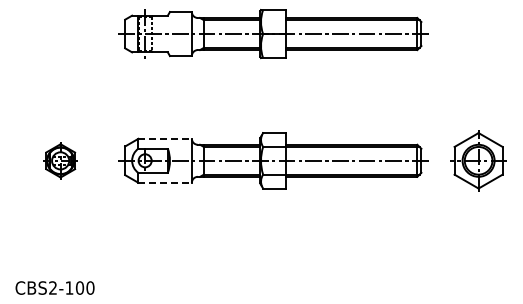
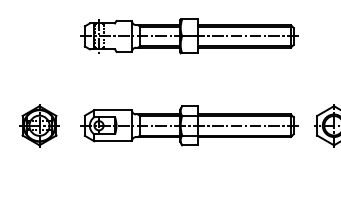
line: (165, 138) -> (113, 110), dashed -> solid
part: (60, 160) -> (39, 125), size x1.67
line: (165, 182) -> (113, 141), dashed -> solid

